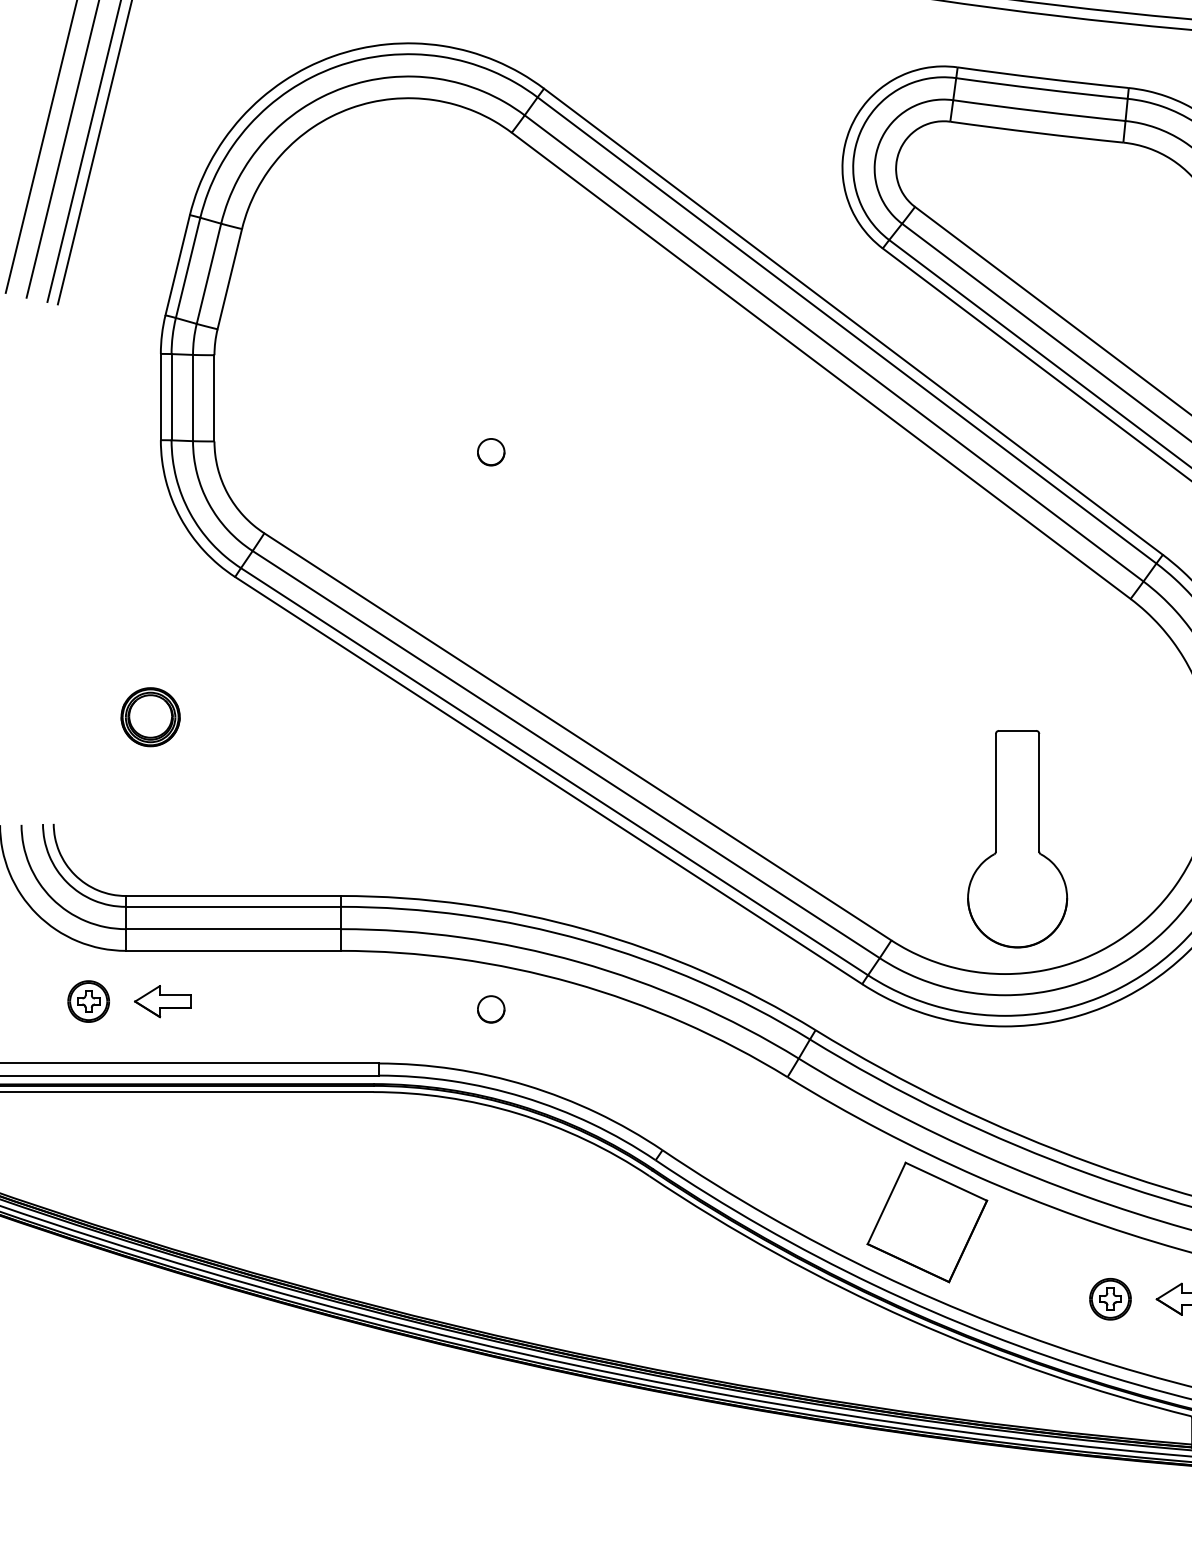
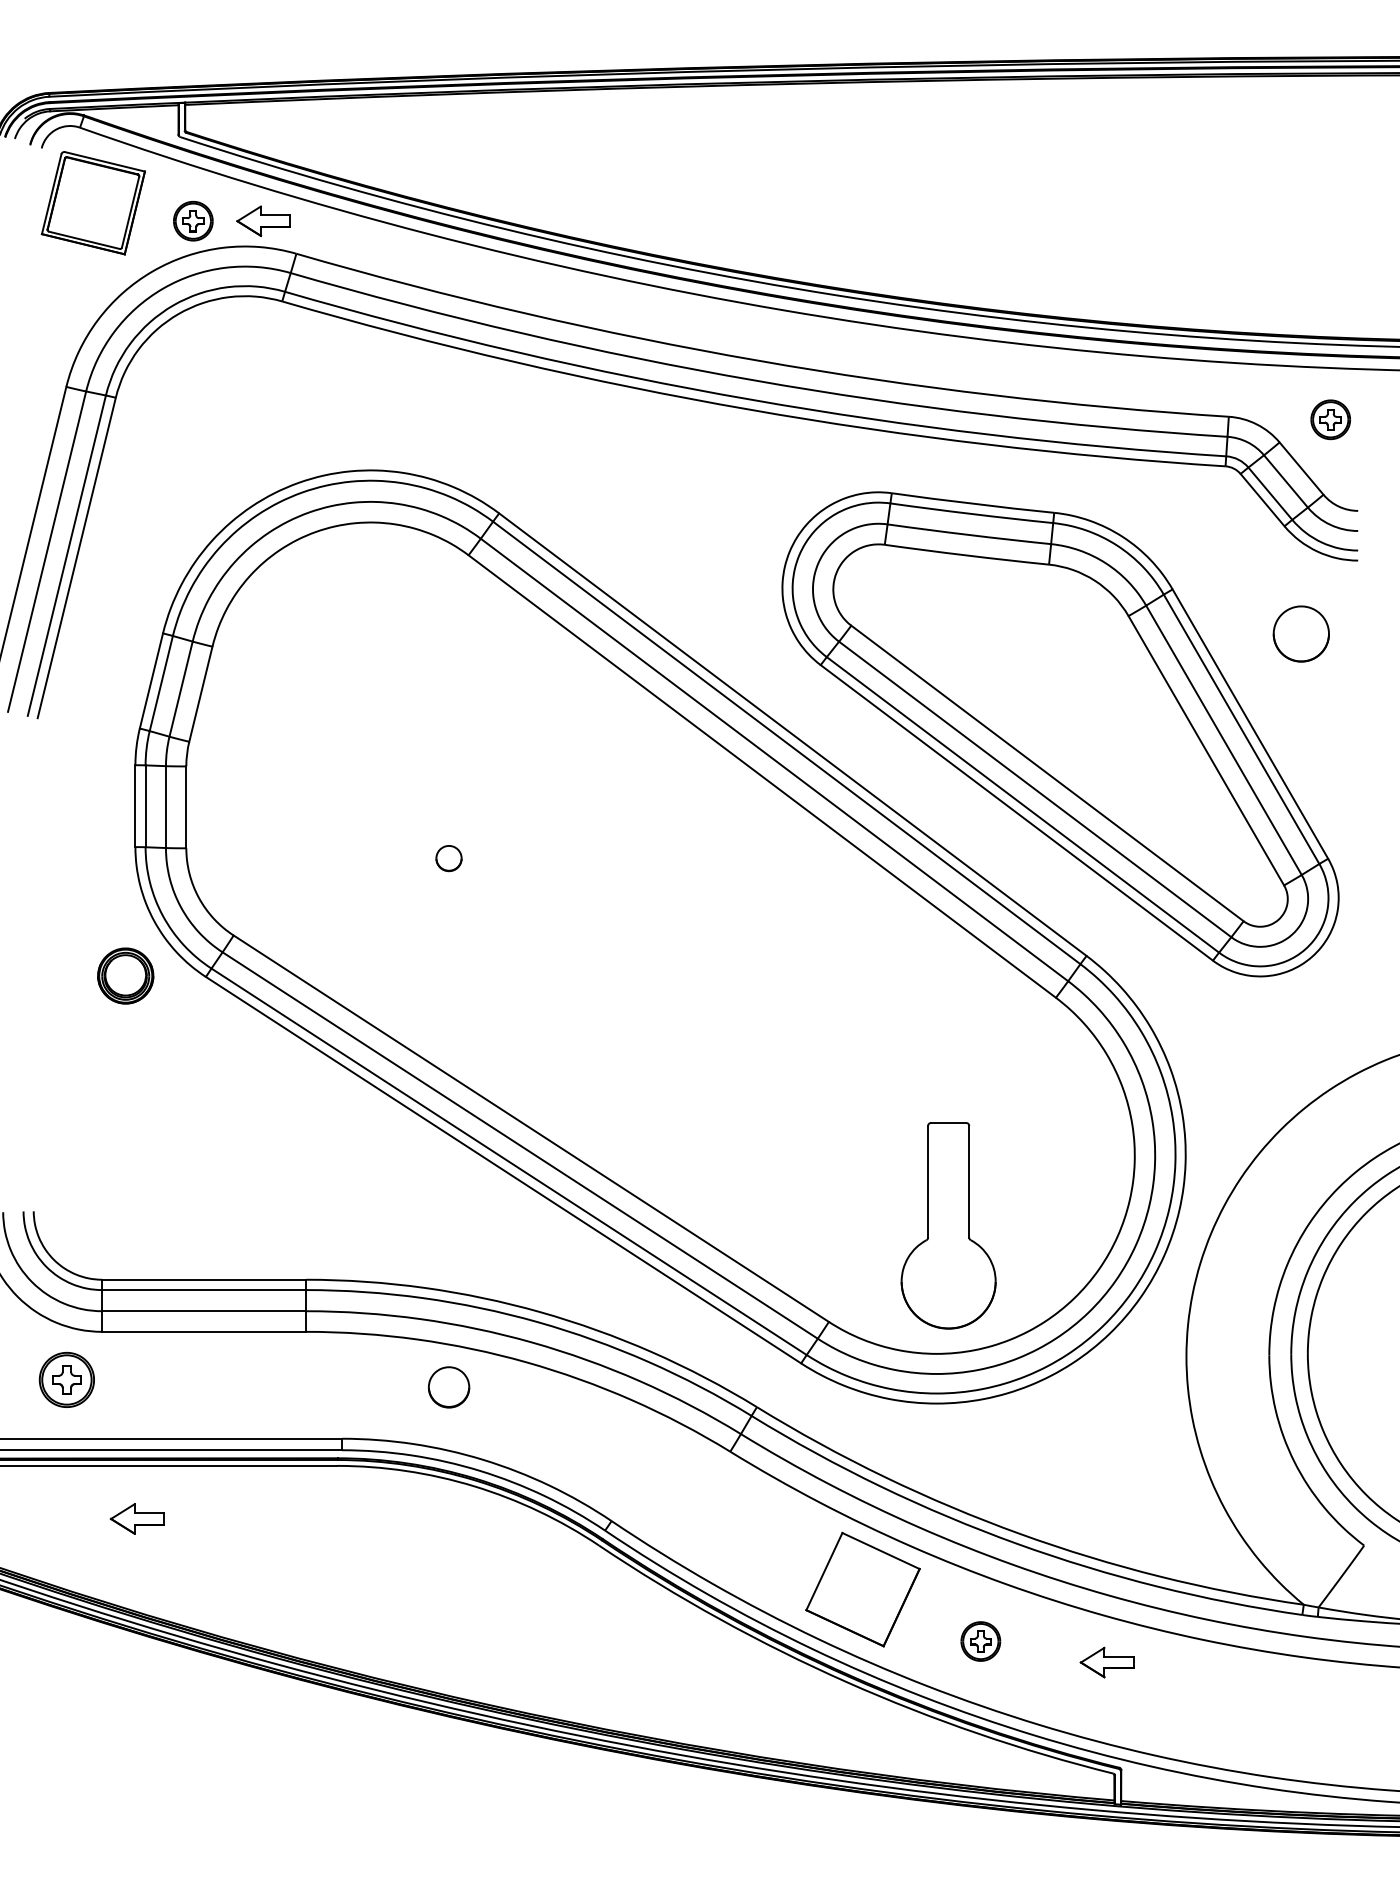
part: (150, 716) -> (125, 975), moved
part: (88, 1001) -> (66, 1379), size x1.4
part: (161, 1001) -> (136, 1518), moved
part: (490, 1009) -> (448, 1387), size x1.6
part: (1110, 1299) -> (980, 1641), moved

